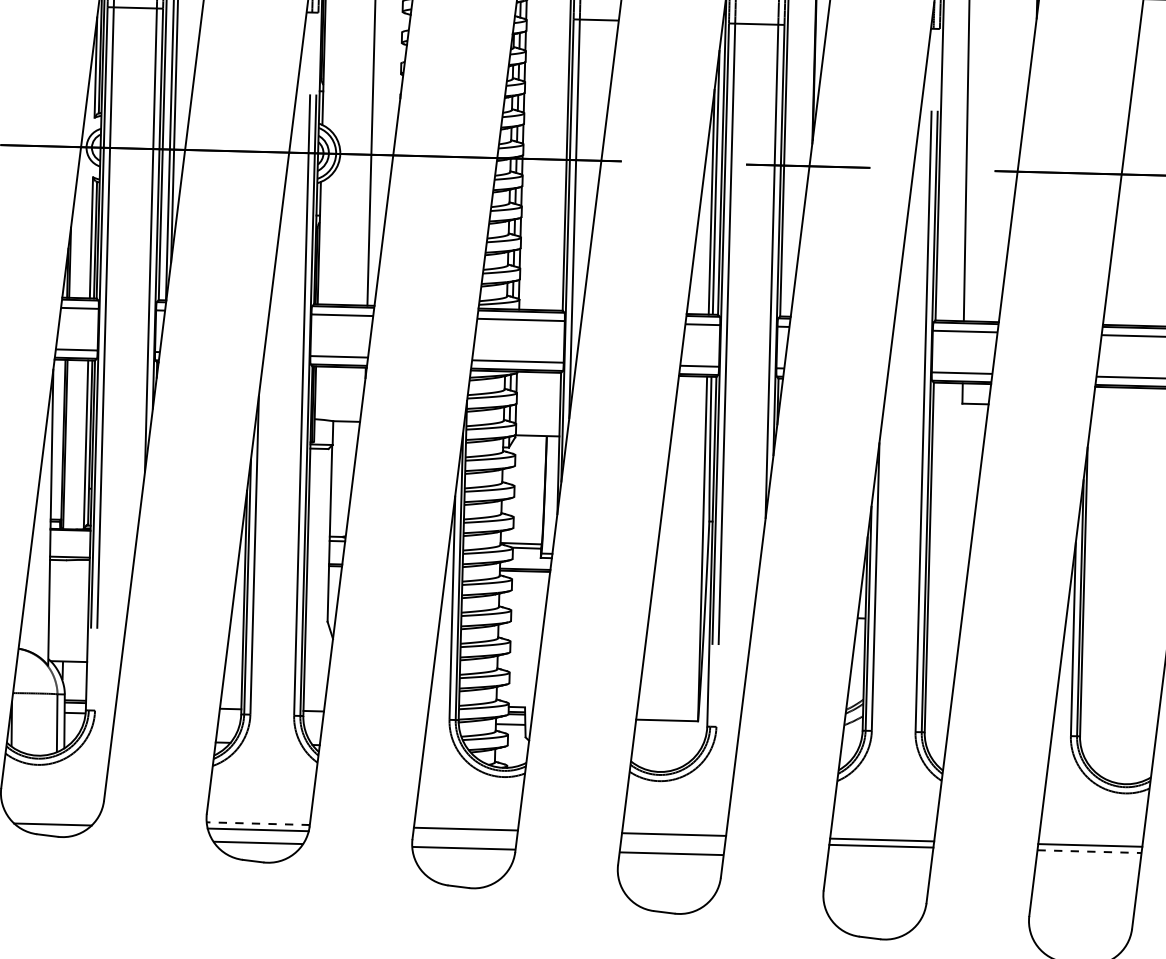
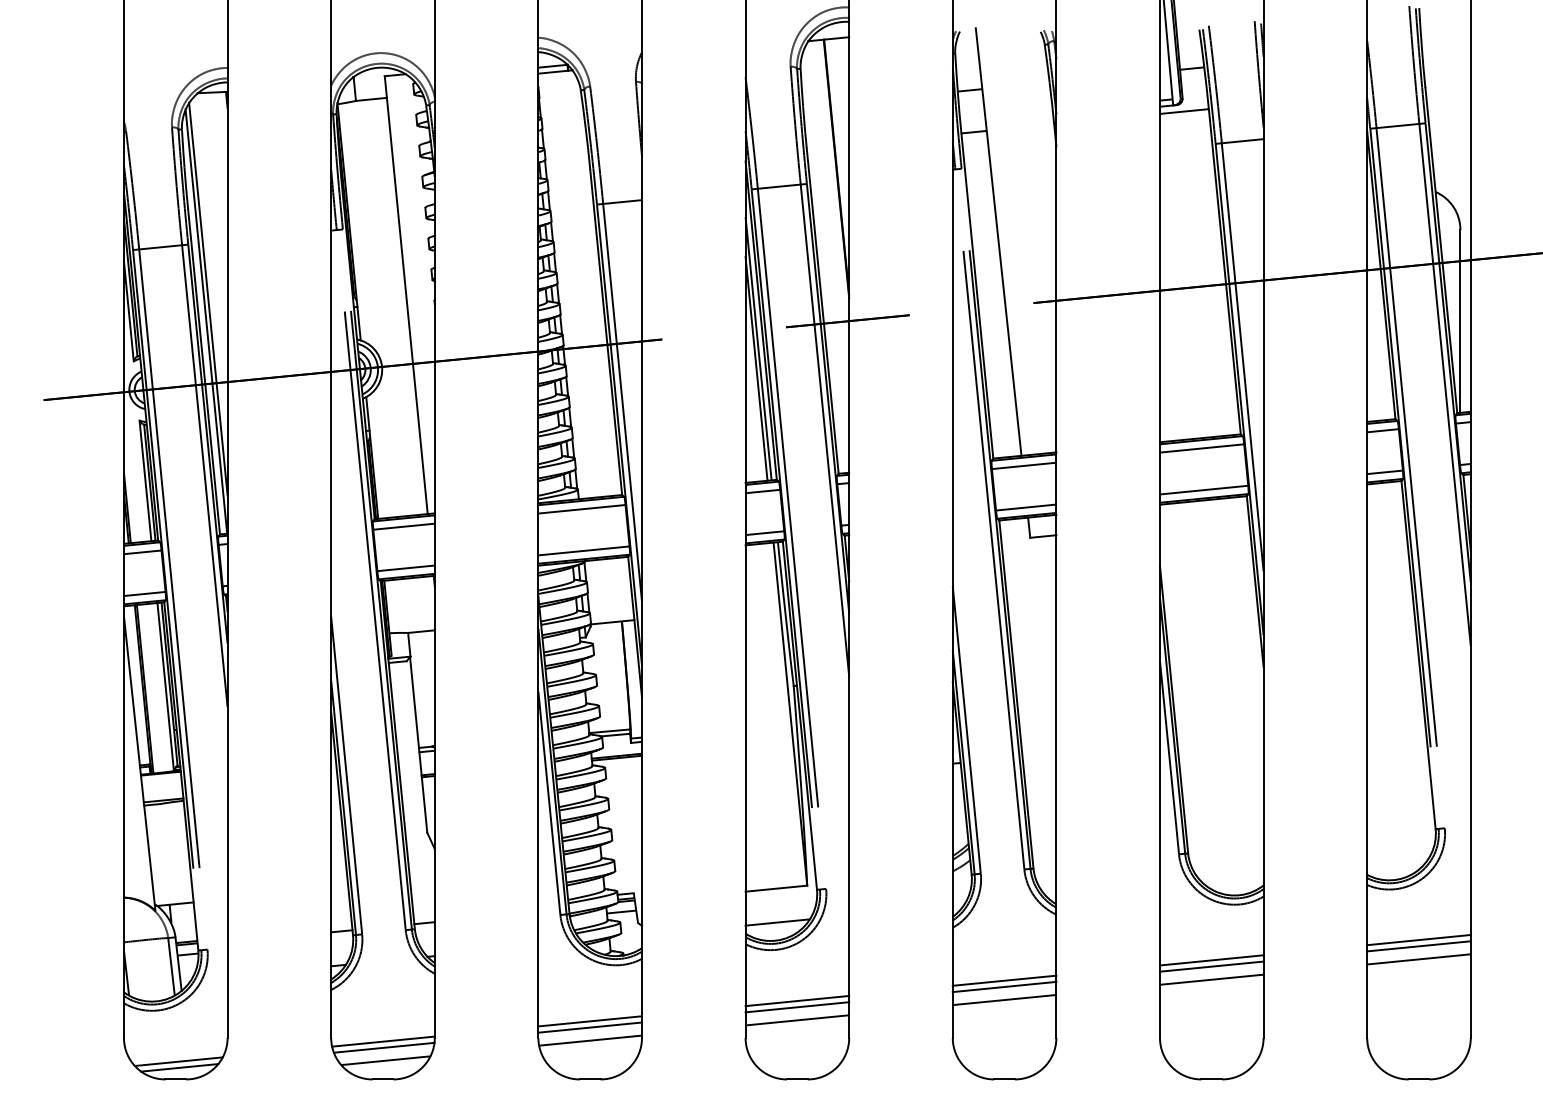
line: (664, 754) -> (777, 922), added
line: (52, 818) -> (178, 1061), added
line: (258, 823) -> (383, 1041), dashed -> solid
line: (464, 835) -> (589, 1027), added
line: (673, 840) -> (797, 1007), added
line: (1090, 851) -> (1212, 966), dashed -> solid
line: (879, 858) -> (1004, 999), added
line: (1087, 864) -> (1211, 979), added

